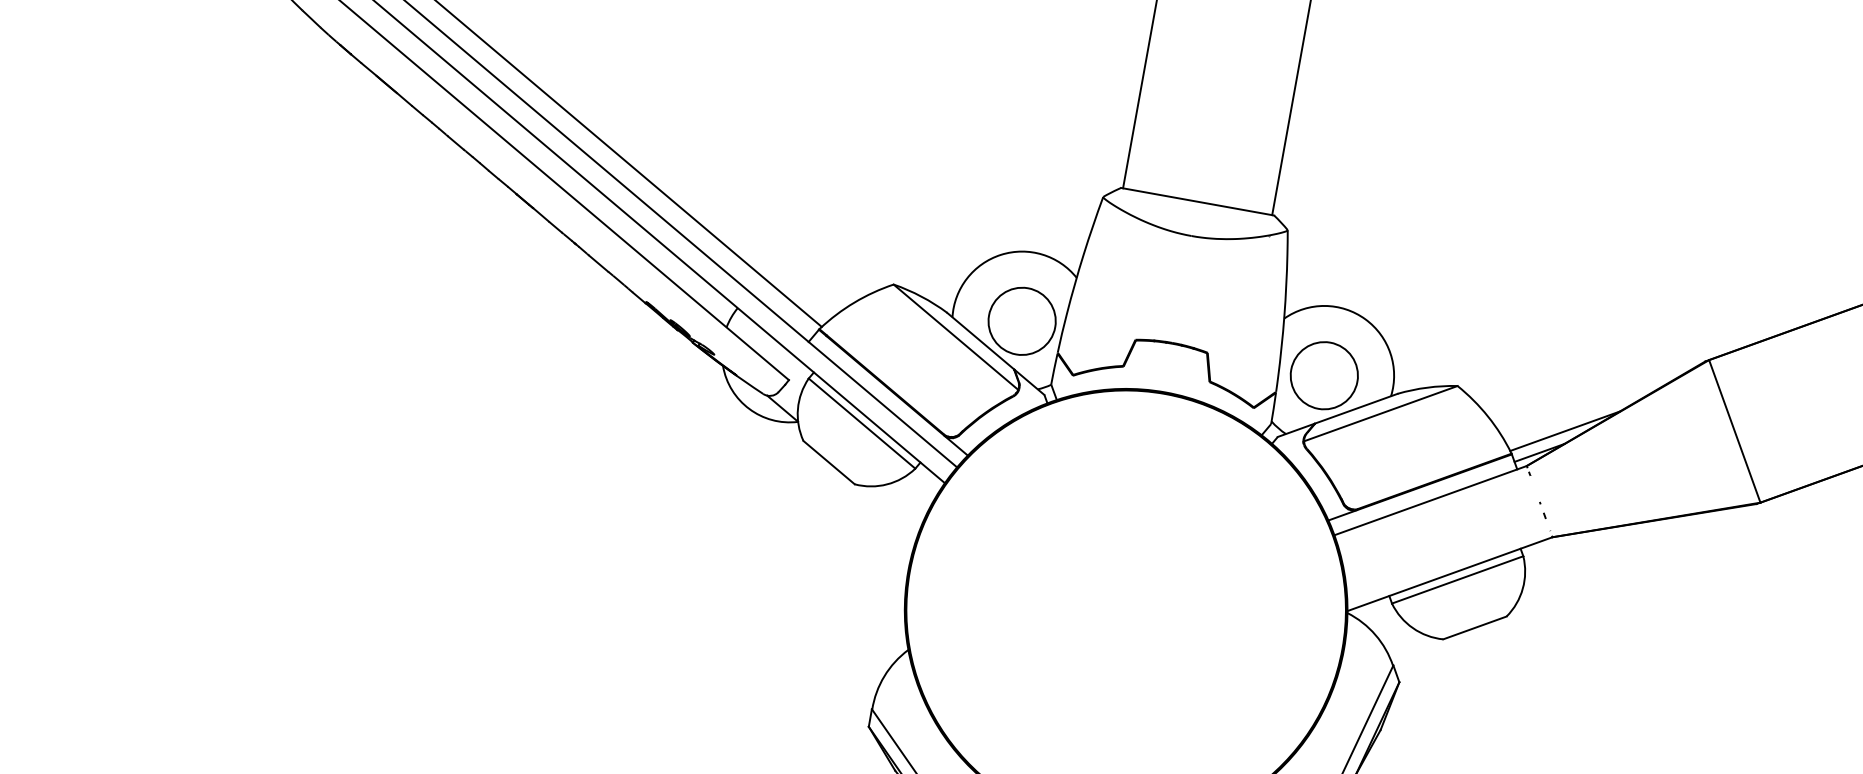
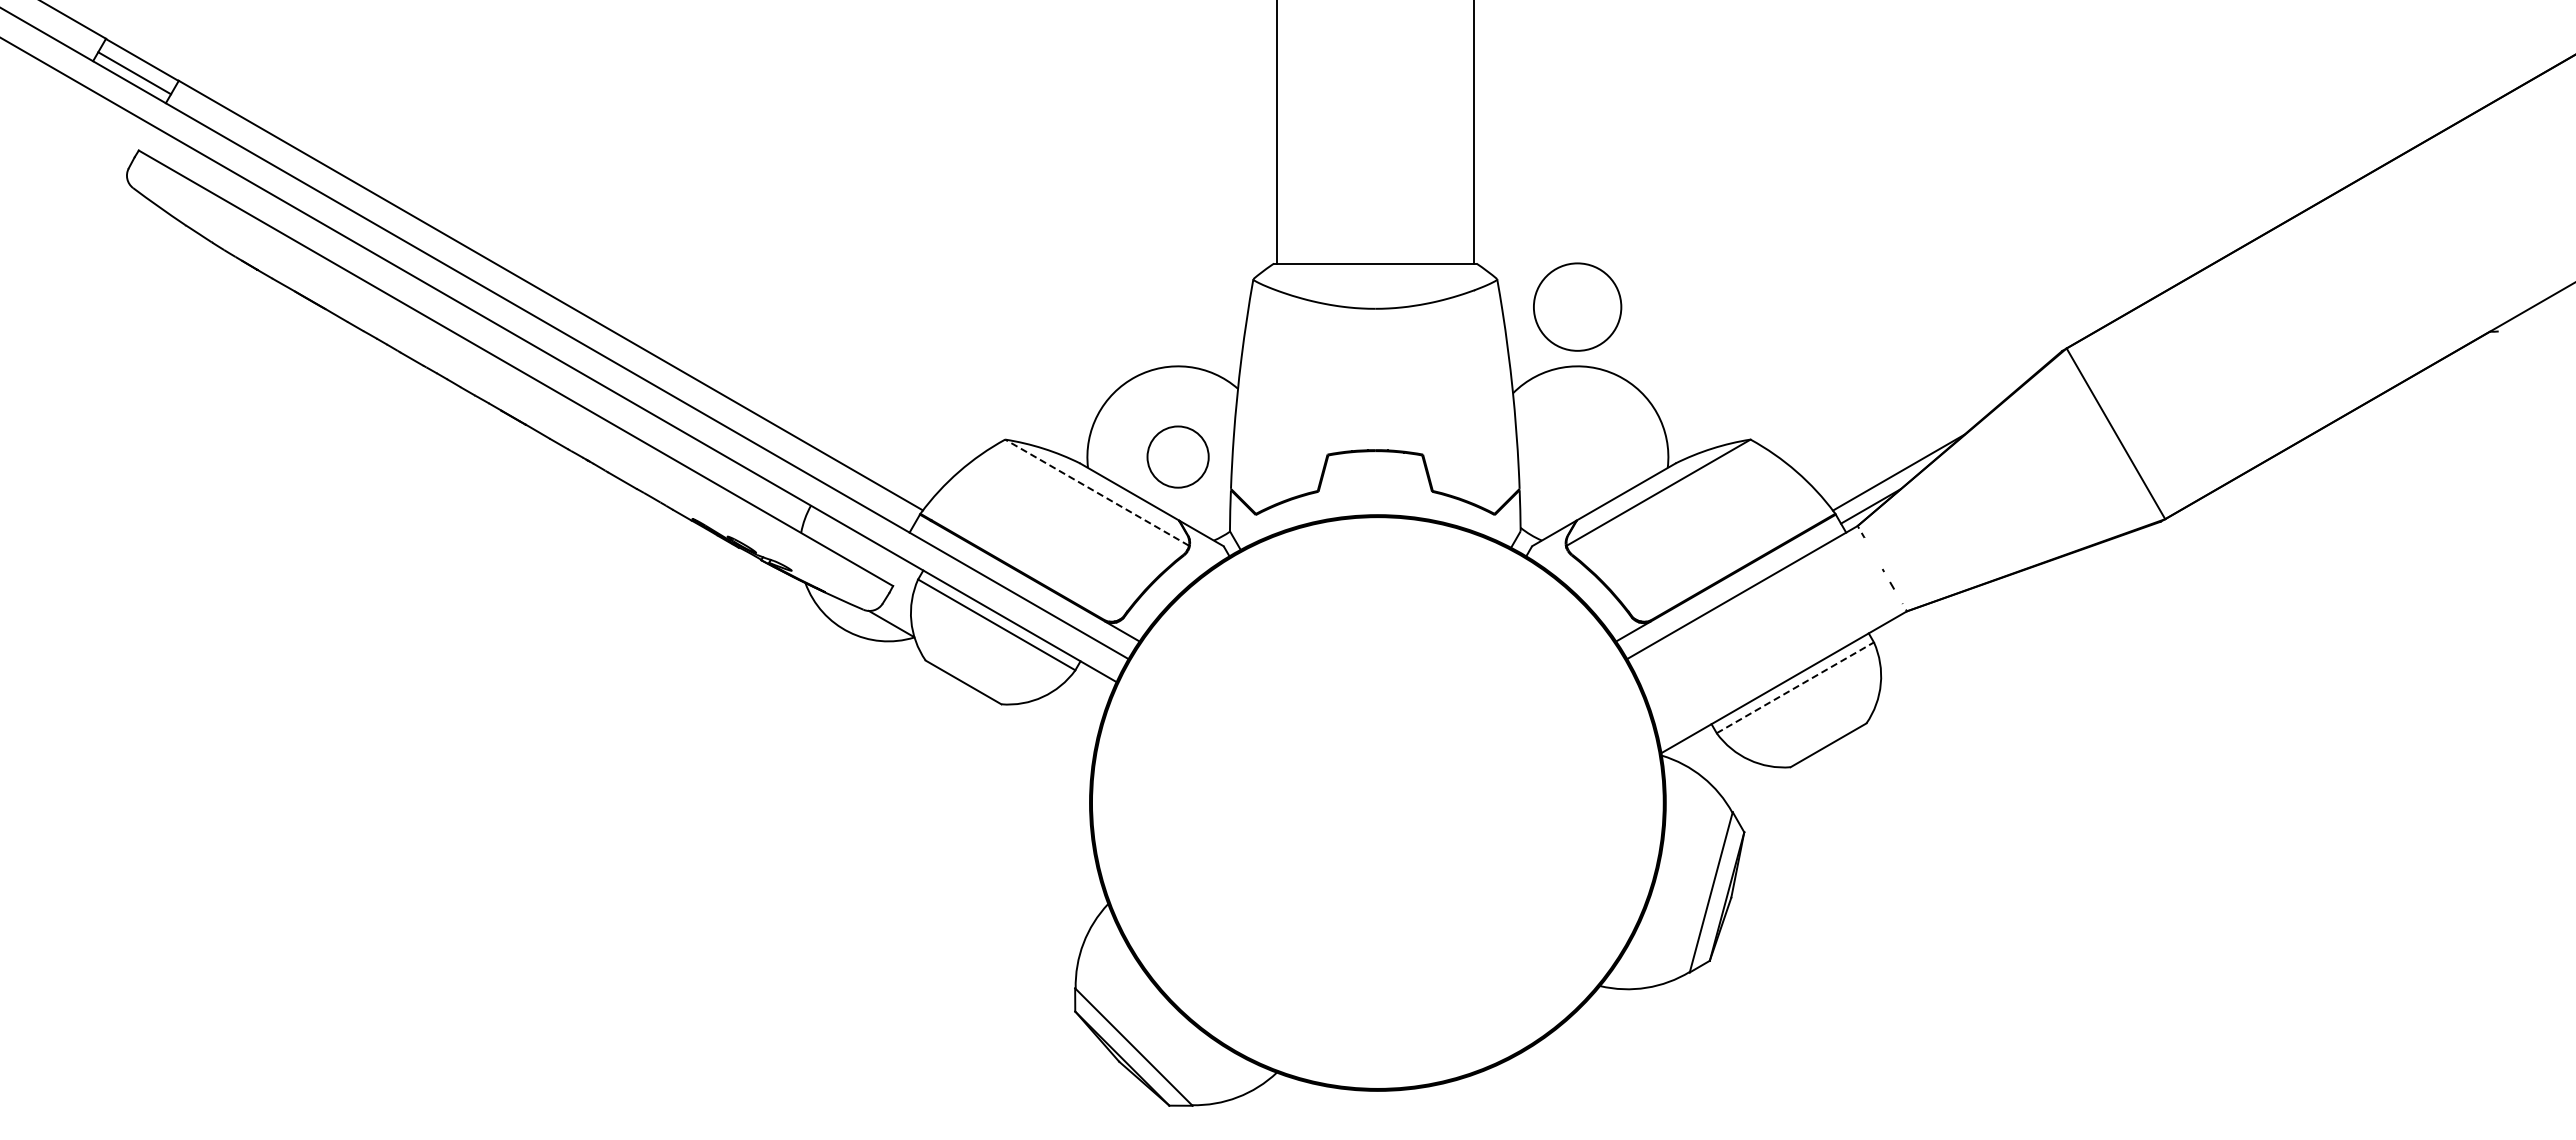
circle: (1021, 320) -> (1177, 456), size x0.7
line: (955, 337) -> (1096, 492), solid -> dashed
circle: (1324, 375) -> (1577, 306), moved
line: (1457, 579) -> (1795, 687), solid -> dashed

